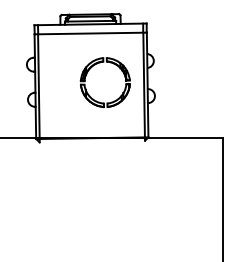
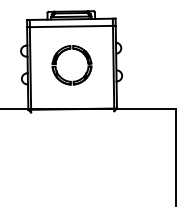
part: (104, 82) -> (71, 65), moved

